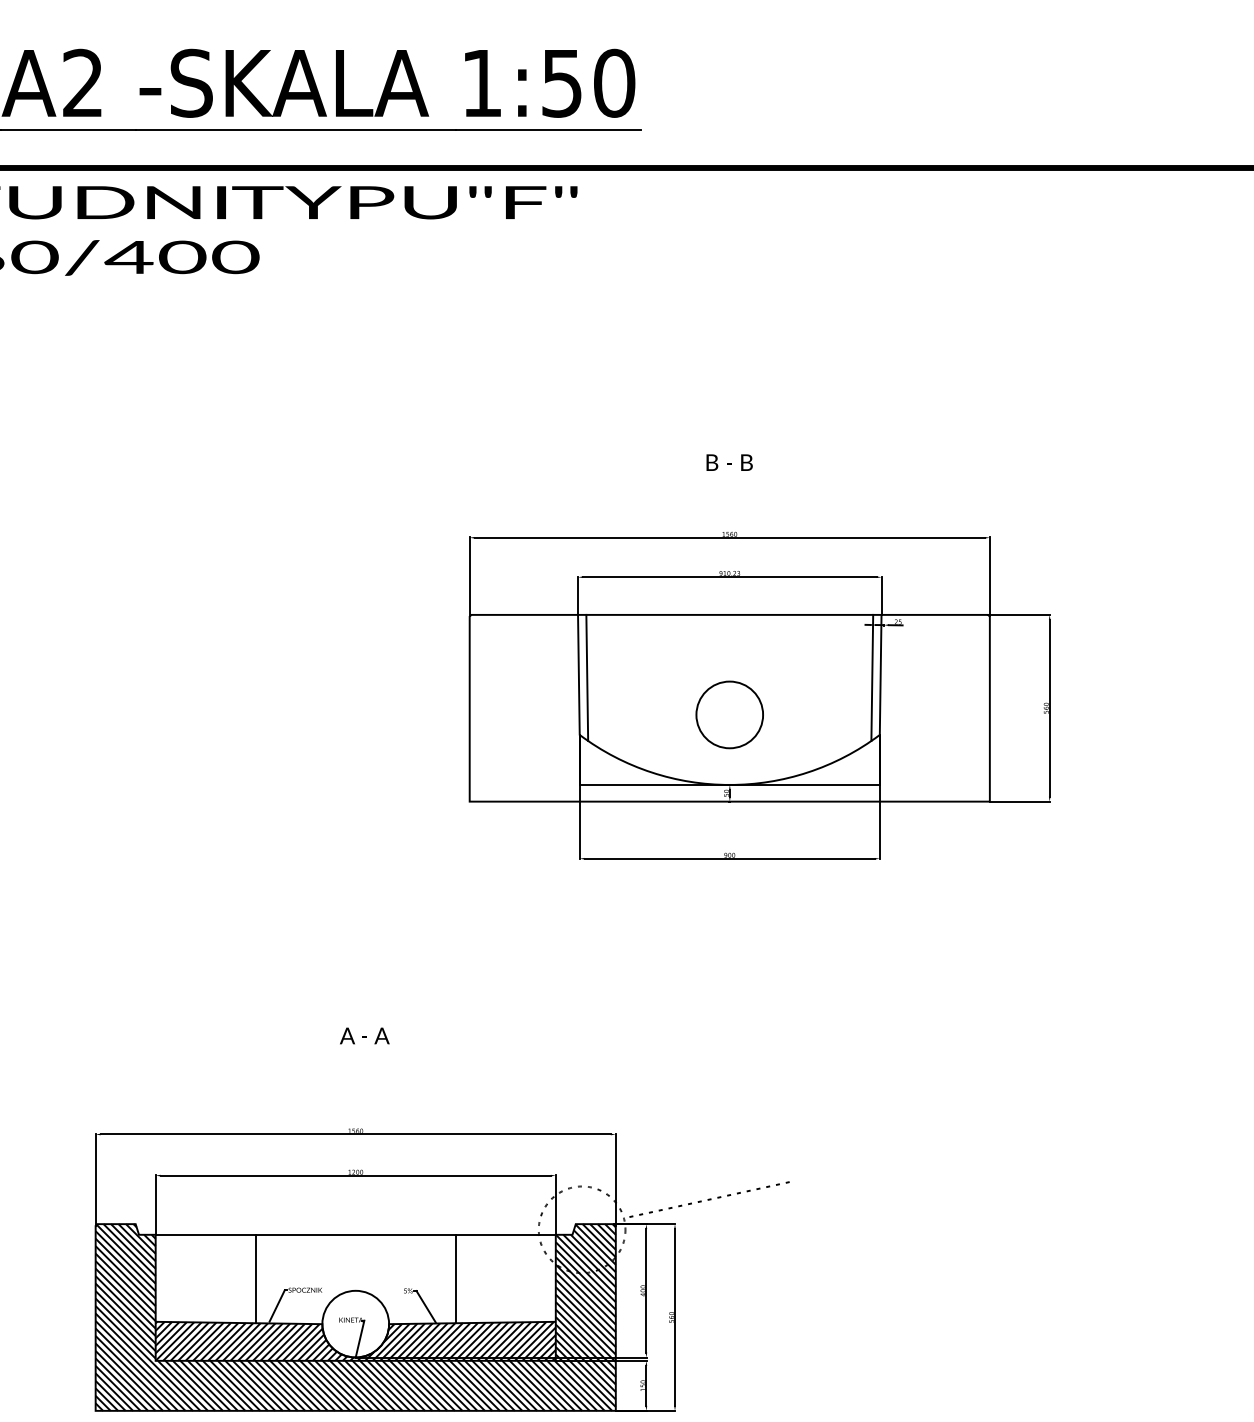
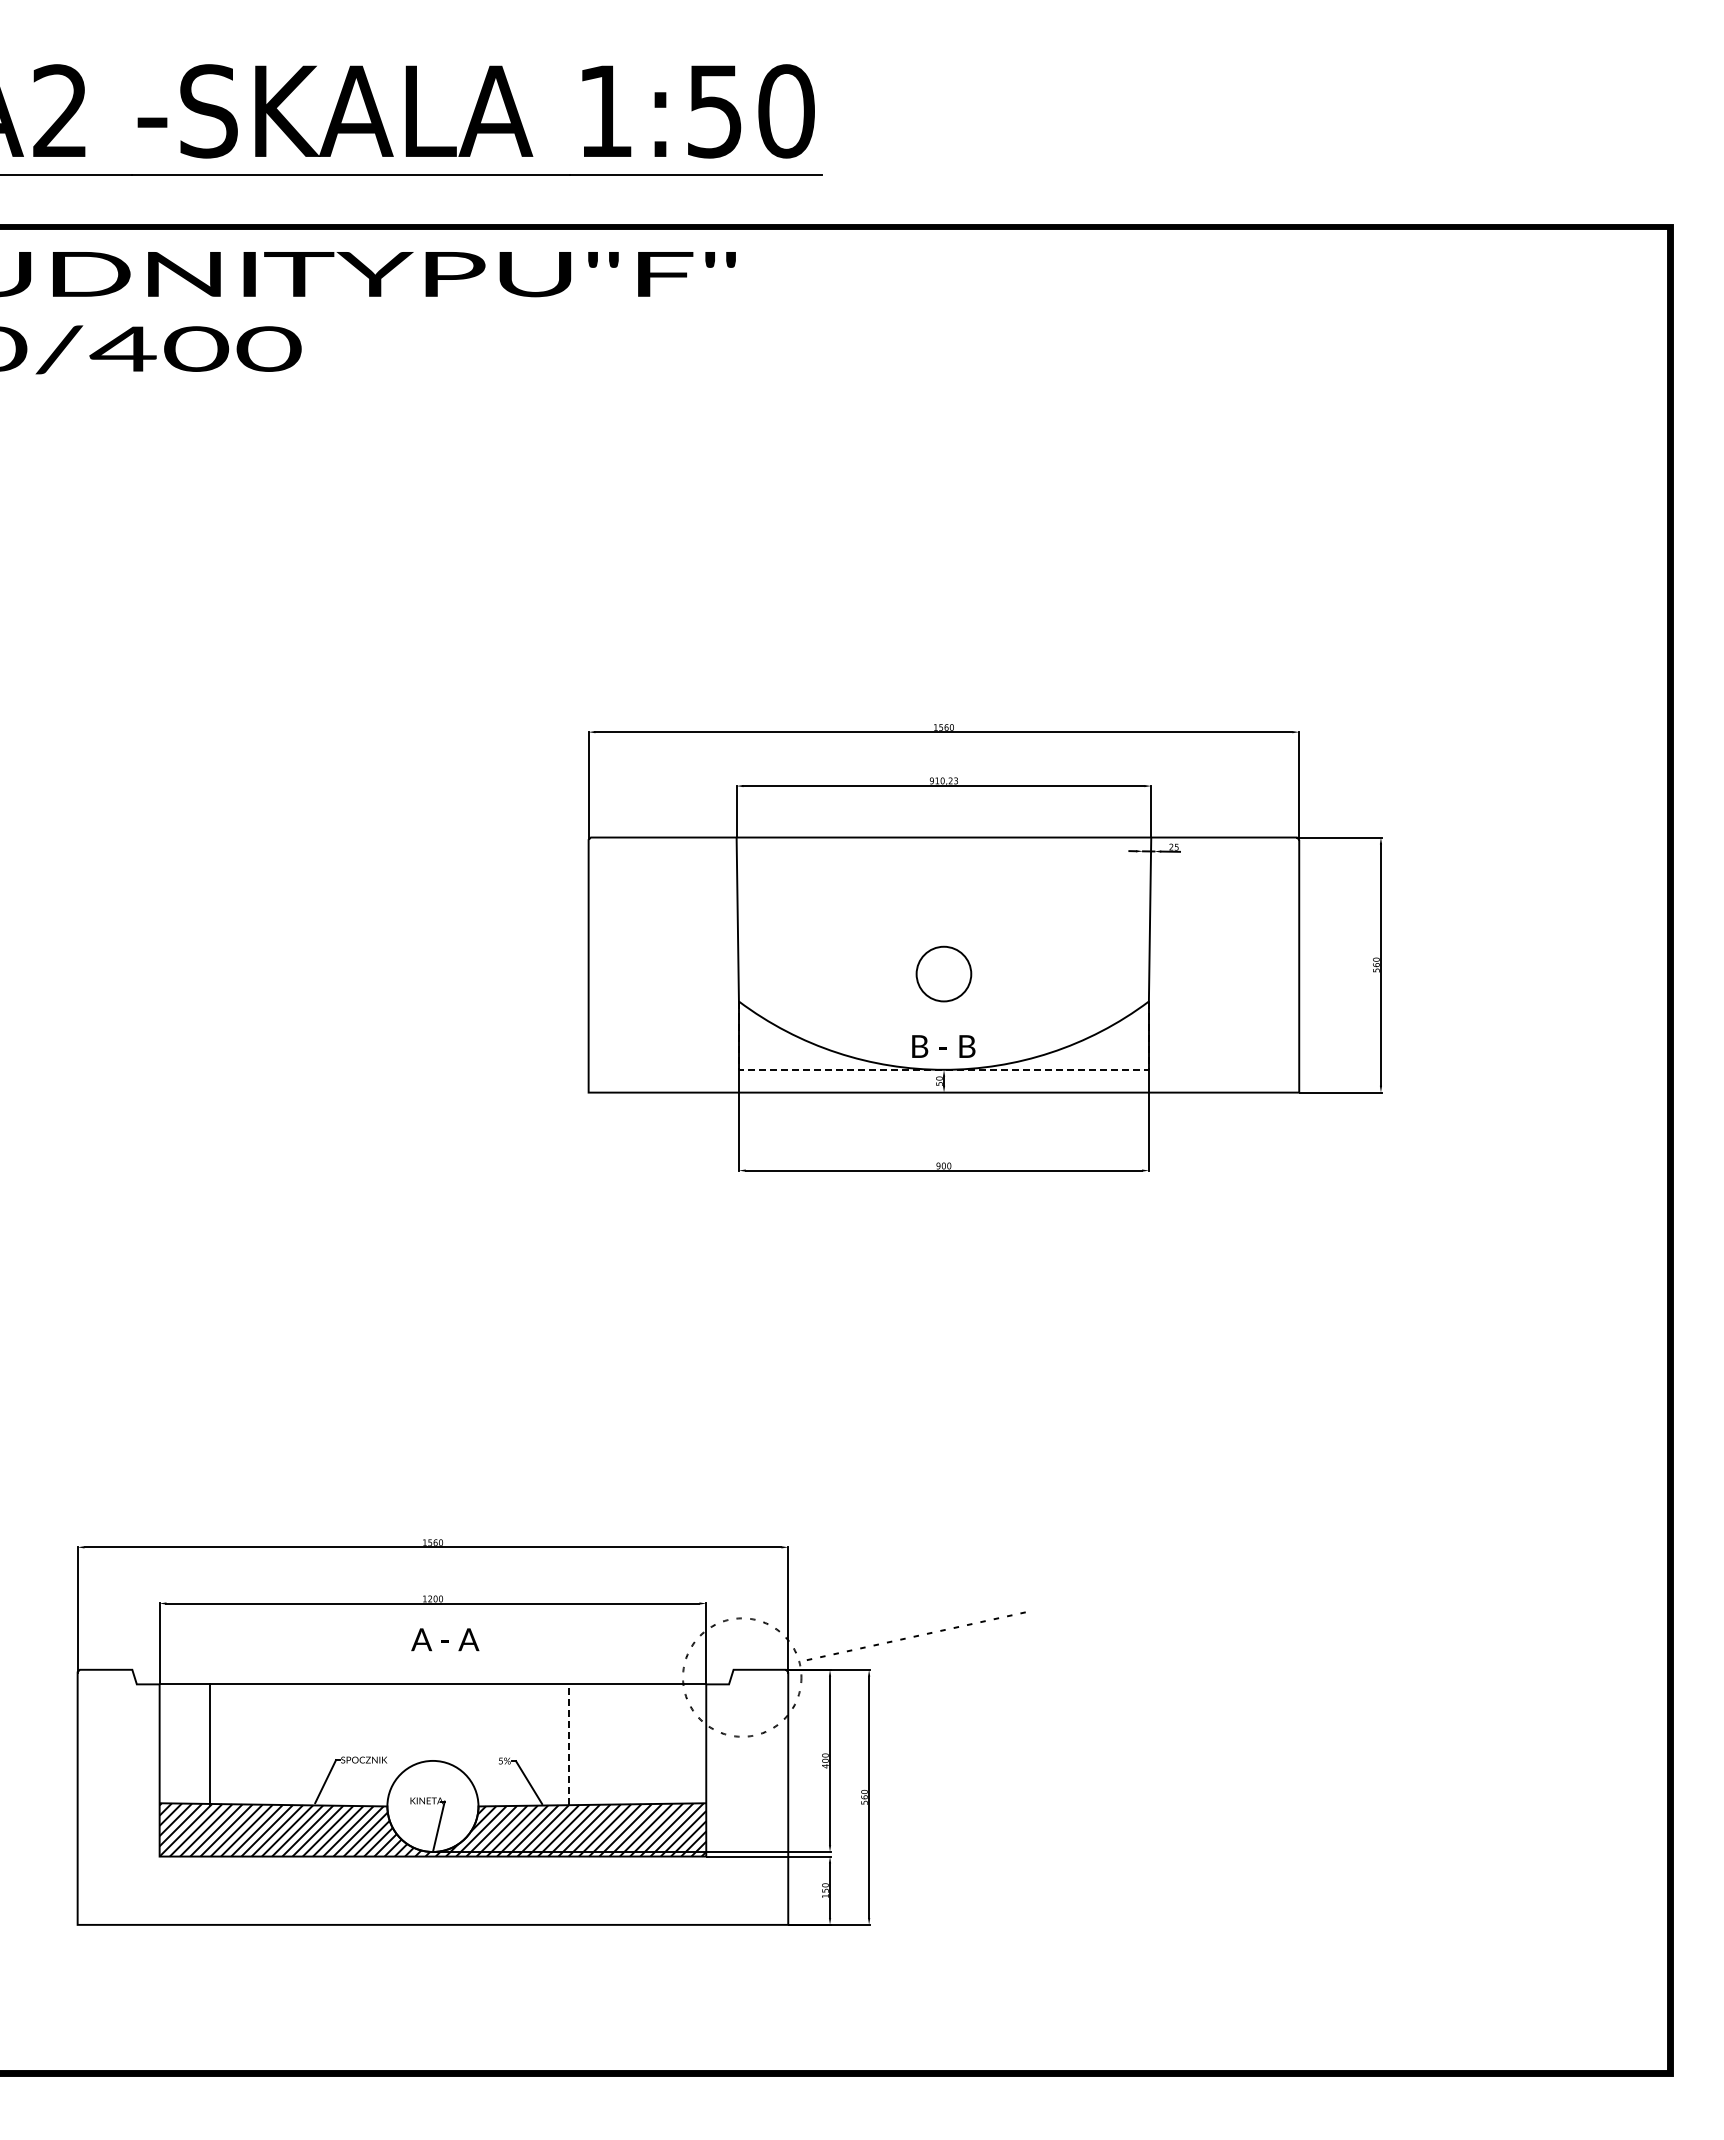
text: (729, 462) -> (943, 1046), moved
line: (587, 677) -> (749, 923), removed
line: (872, 677) -> (1138, 923), removed
circle: (729, 714) -> (943, 973), size x0.6
line: (729, 784) -> (943, 1069), solid -> dashed
text: (364, 1035) -> (445, 1639), moved
line: (255, 1278) -> (209, 1744), moved
line: (455, 1278) -> (569, 1744), solid -> dashed
hatch: (355, 1316) -> (432, 1796), removed

